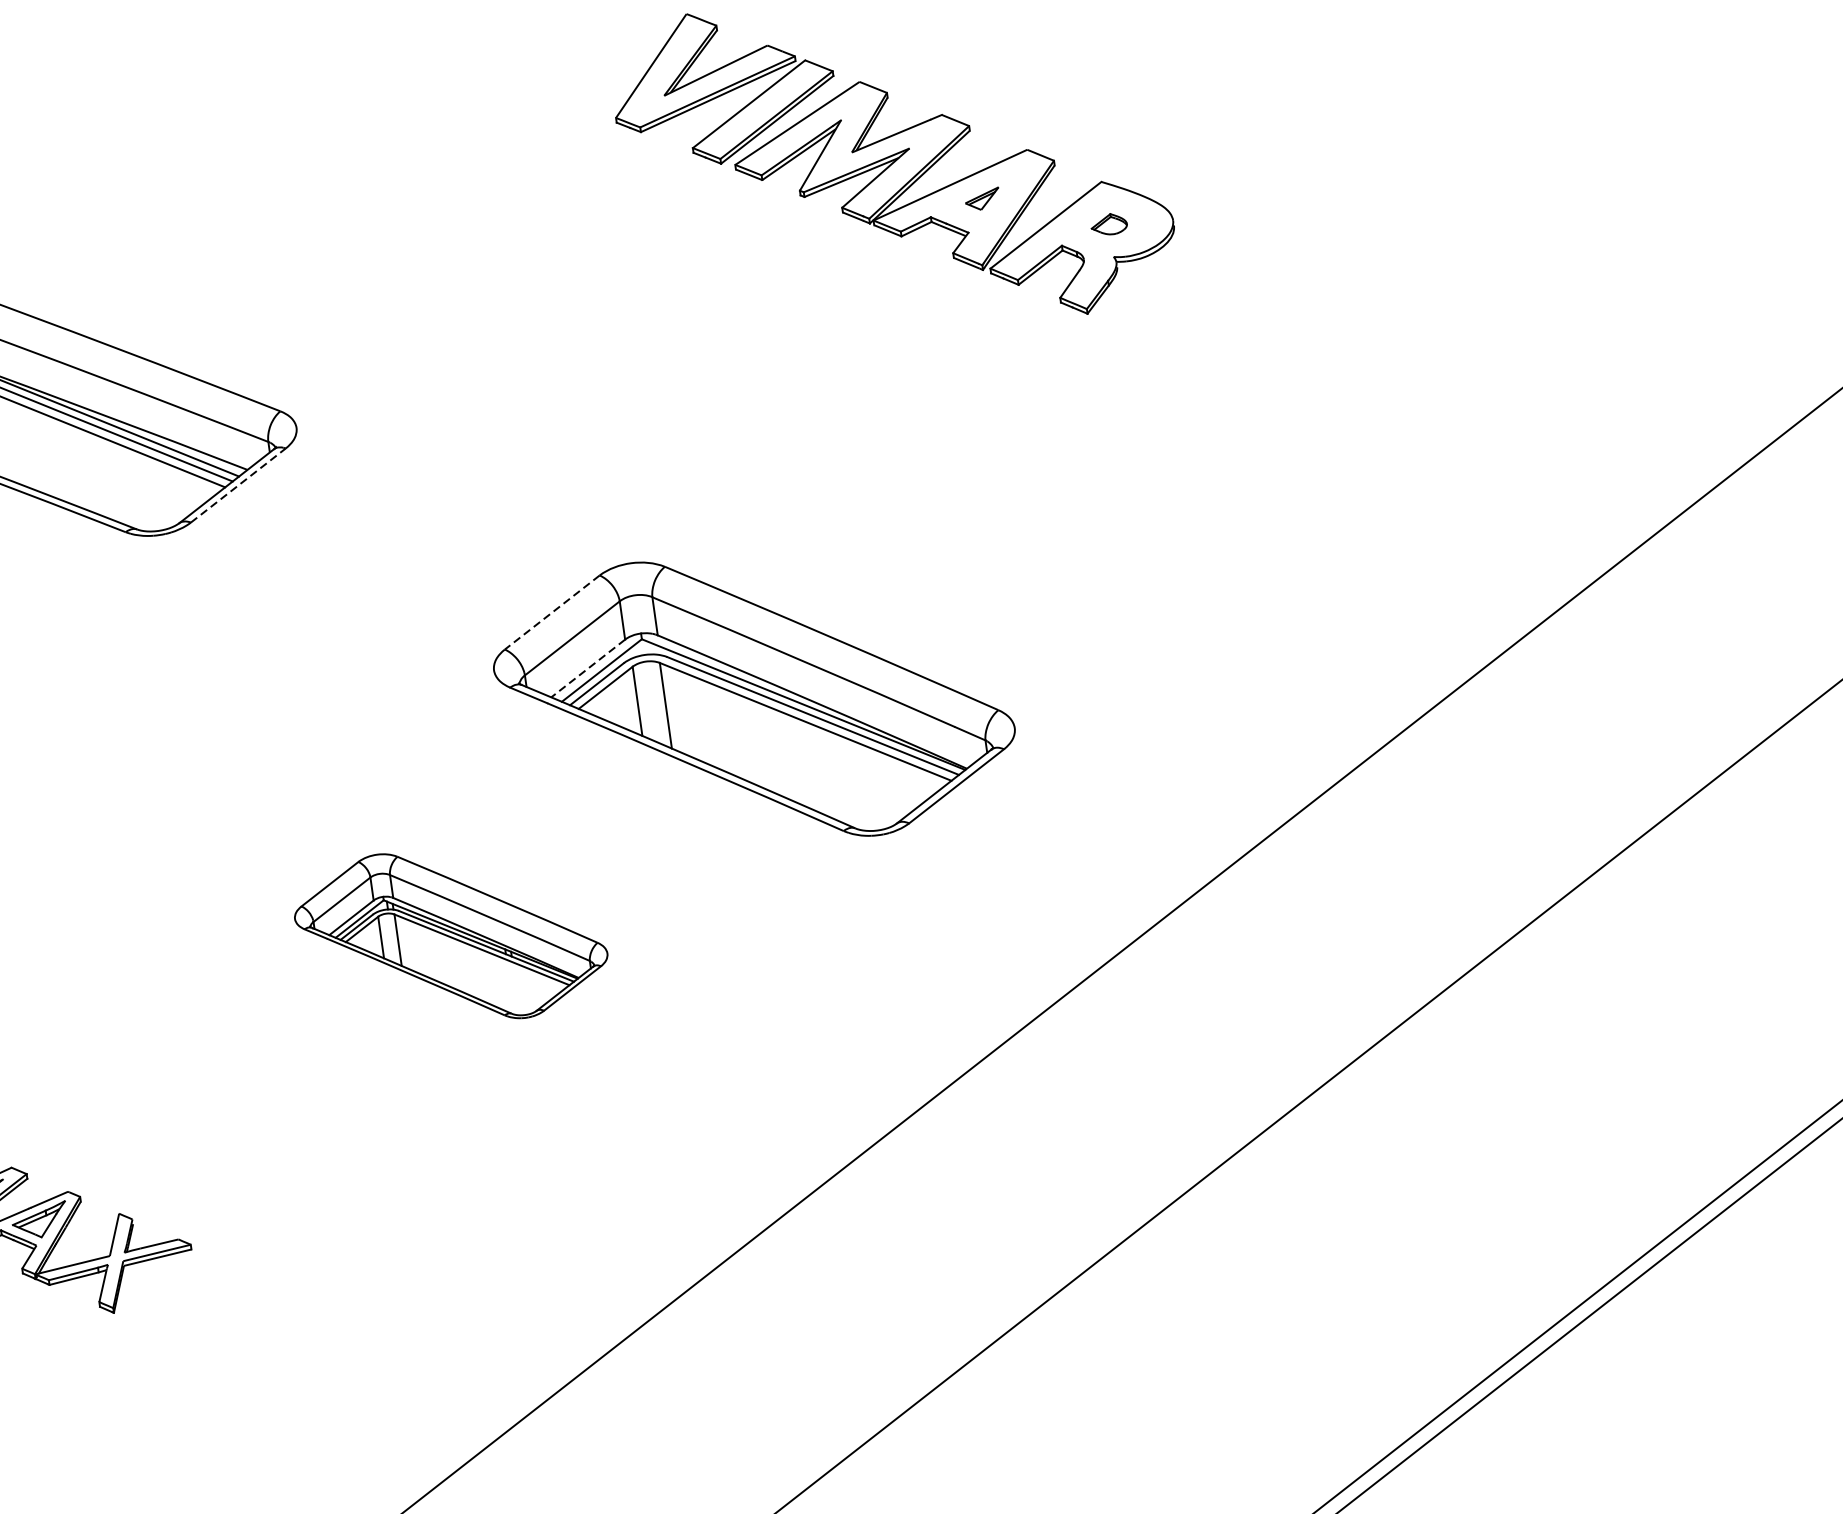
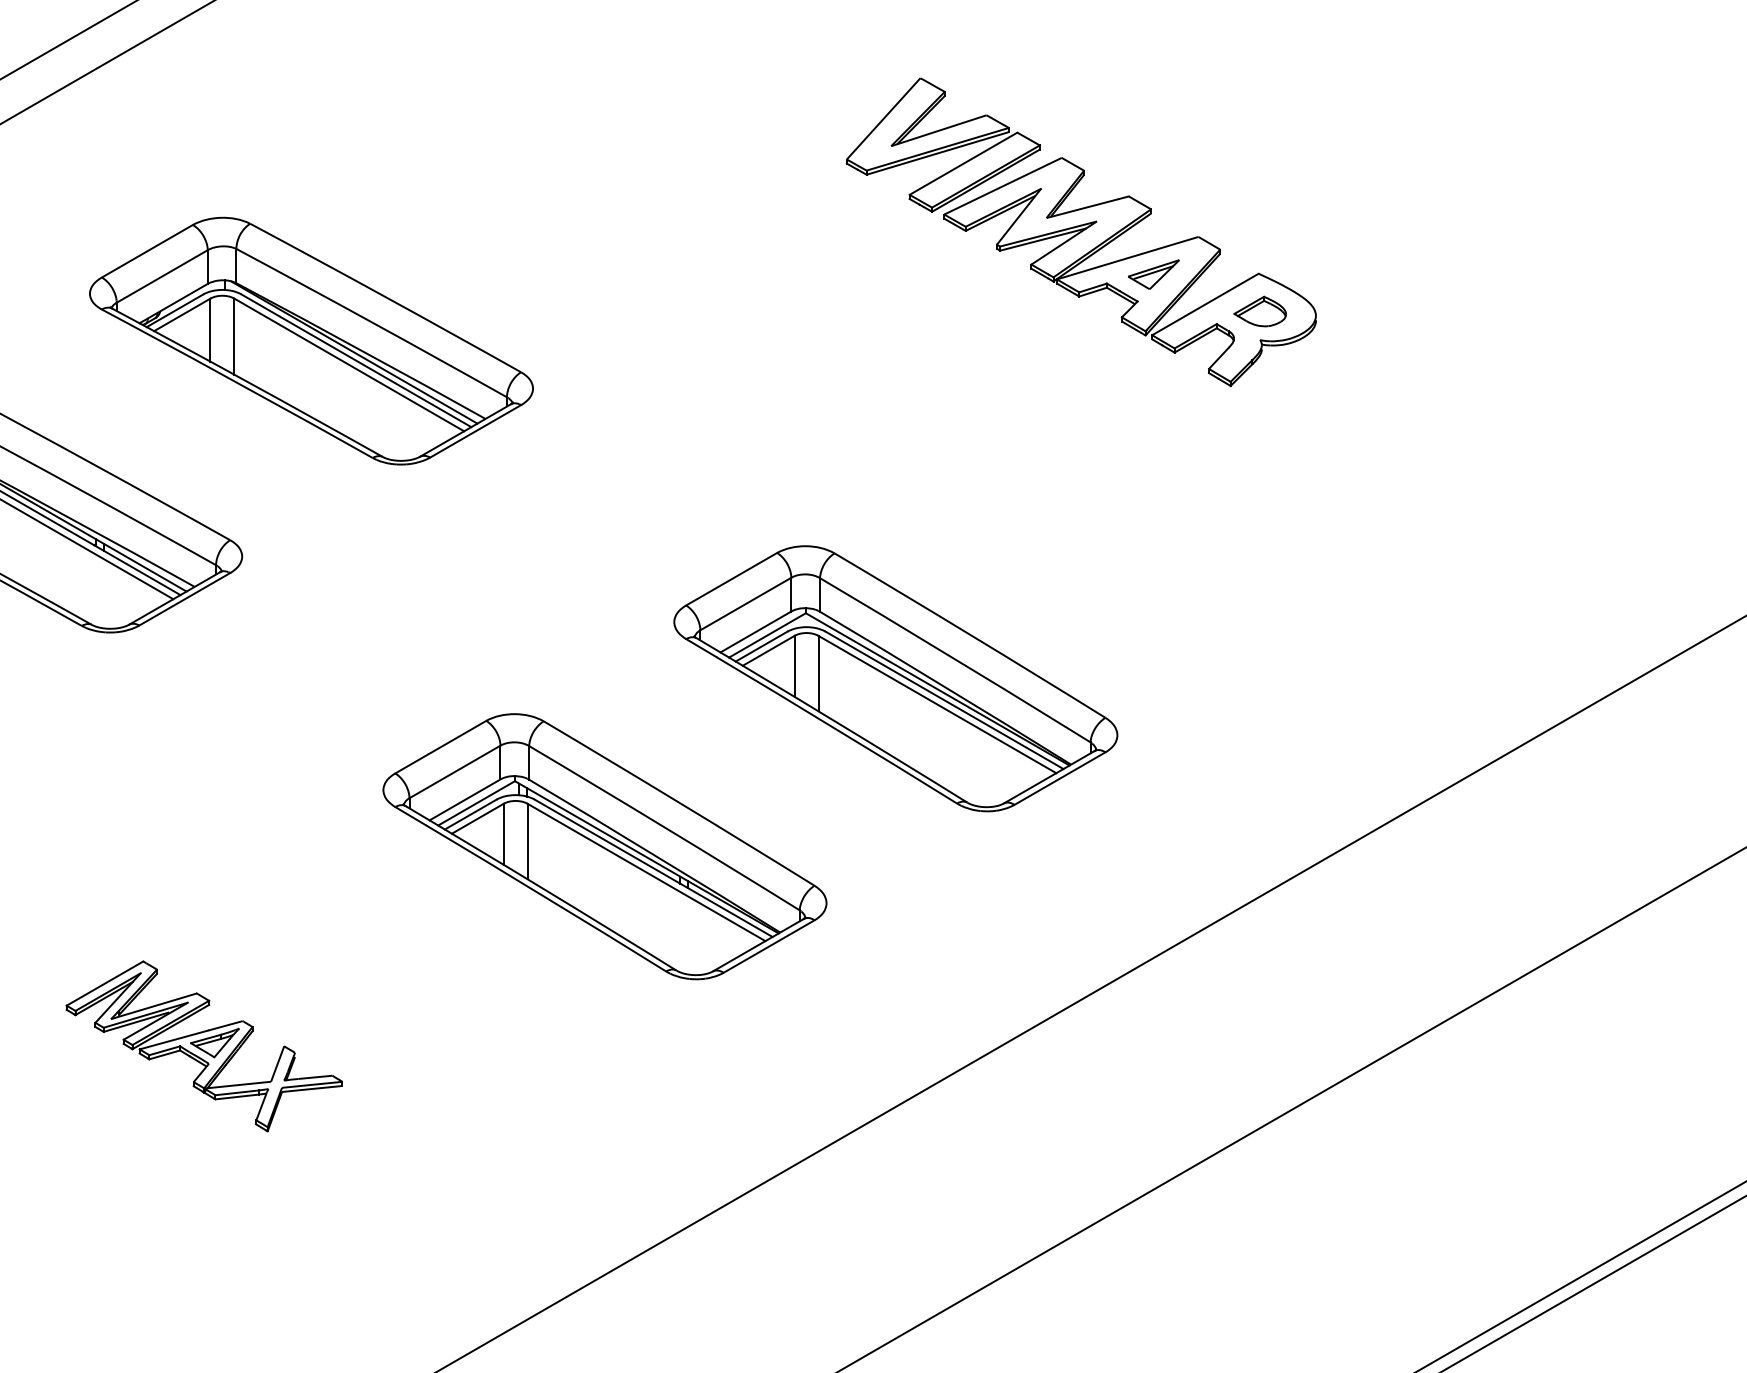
part: (982, 199) -> (1153, 274), size x1.67
part: (1108, 224) -> (1259, 311), size x1.67
line: (238, 485) -> (475, 431), dashed -> solid
line: (552, 612) -> (731, 579), dashed -> solid
line: (587, 668) -> (755, 631), dashed -> solid
part: (450, 936) -> (604, 846), size x1.67

